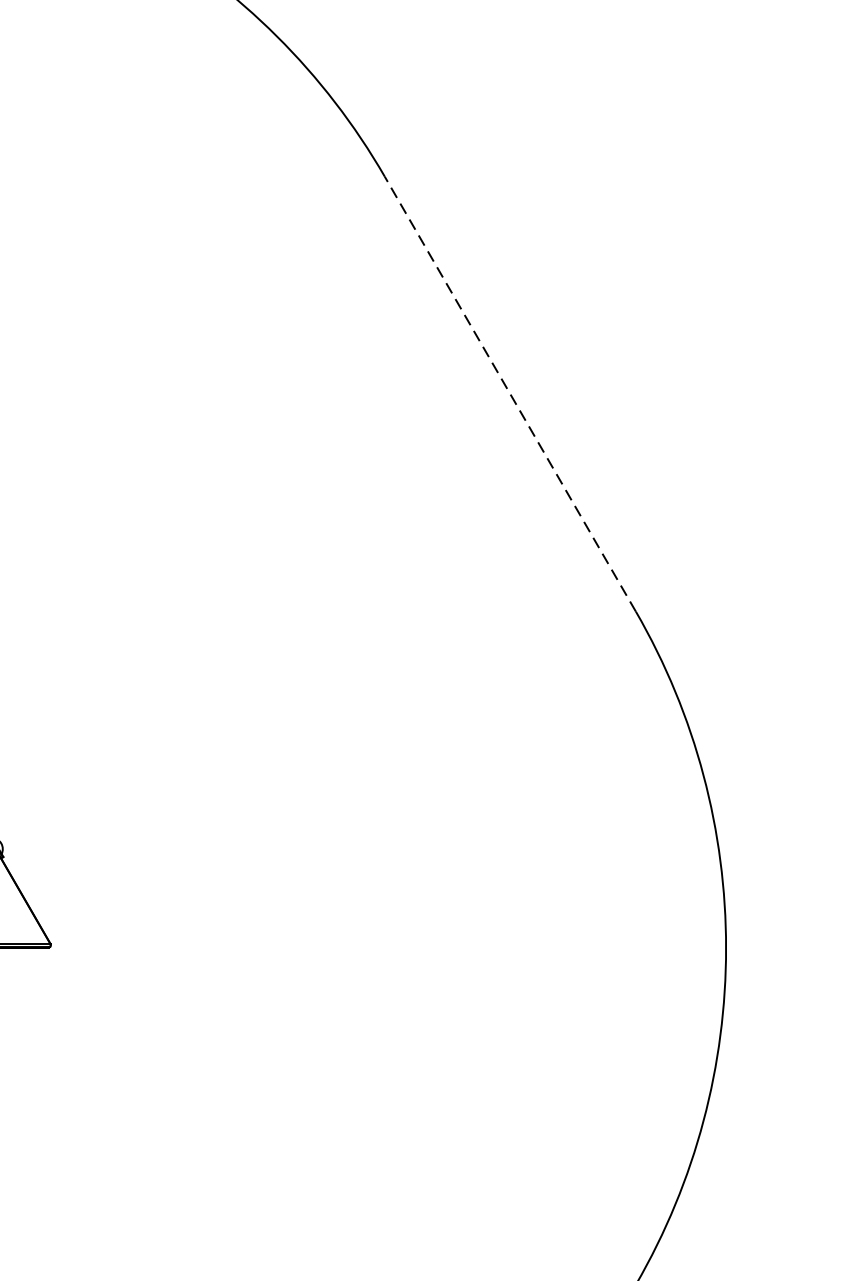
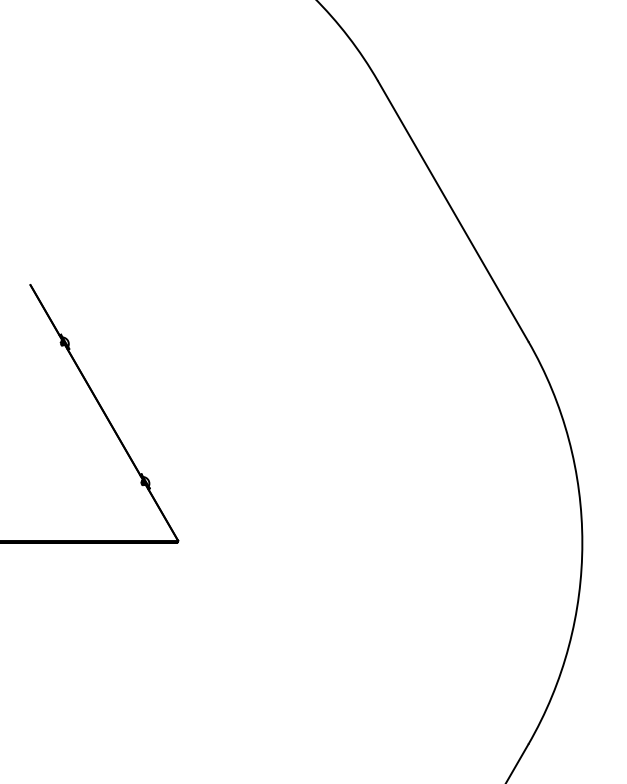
line: (509, 392) -> (452, 210), dashed -> solid

